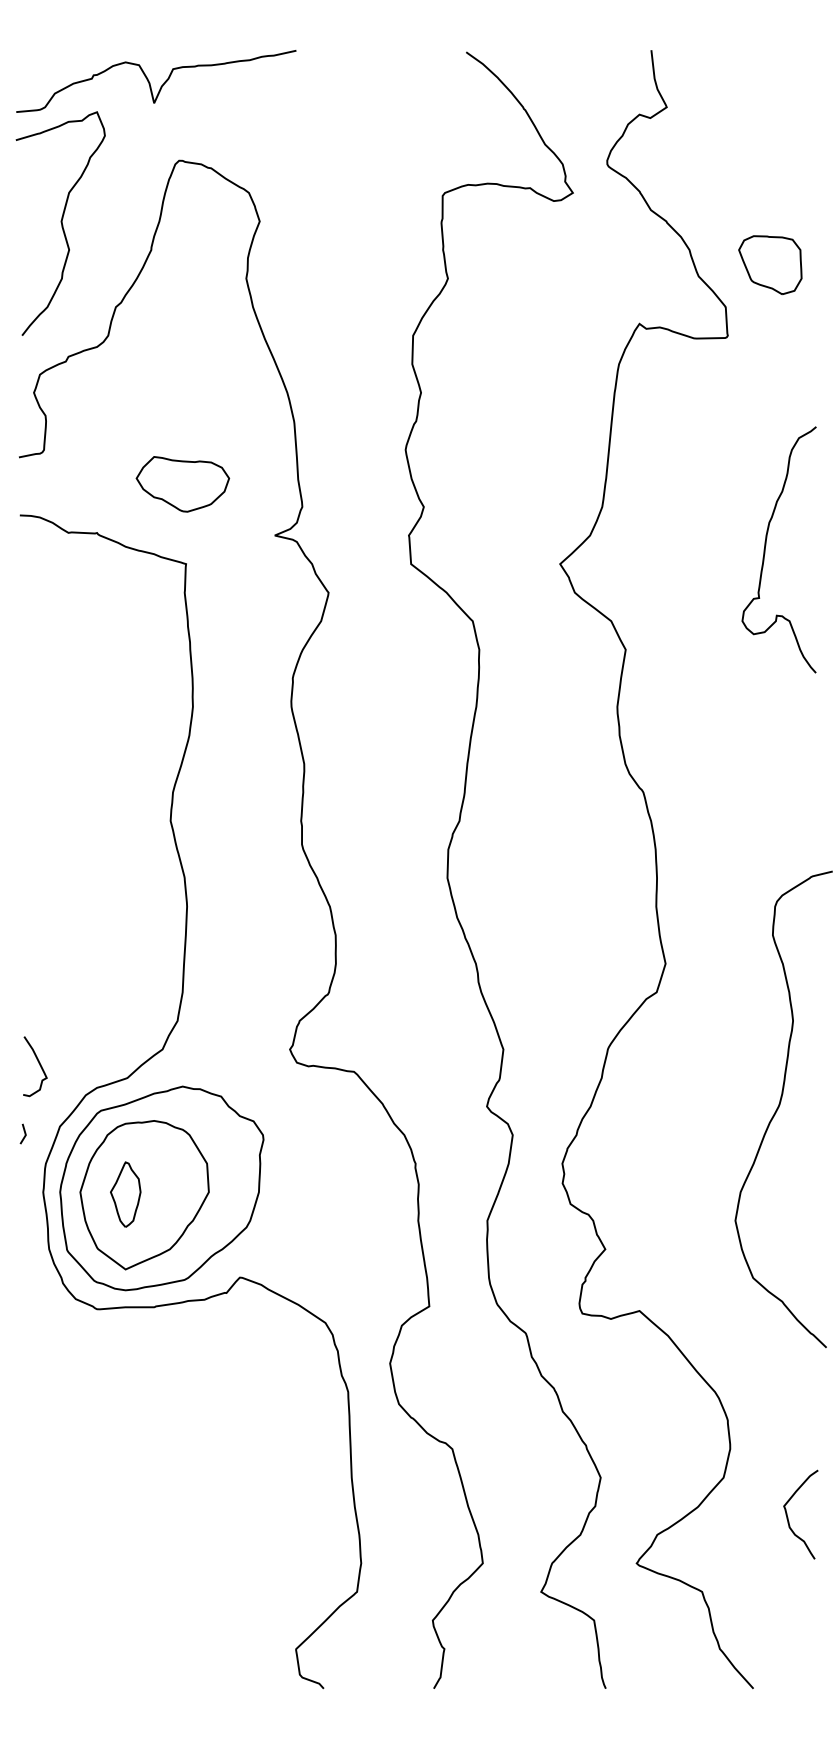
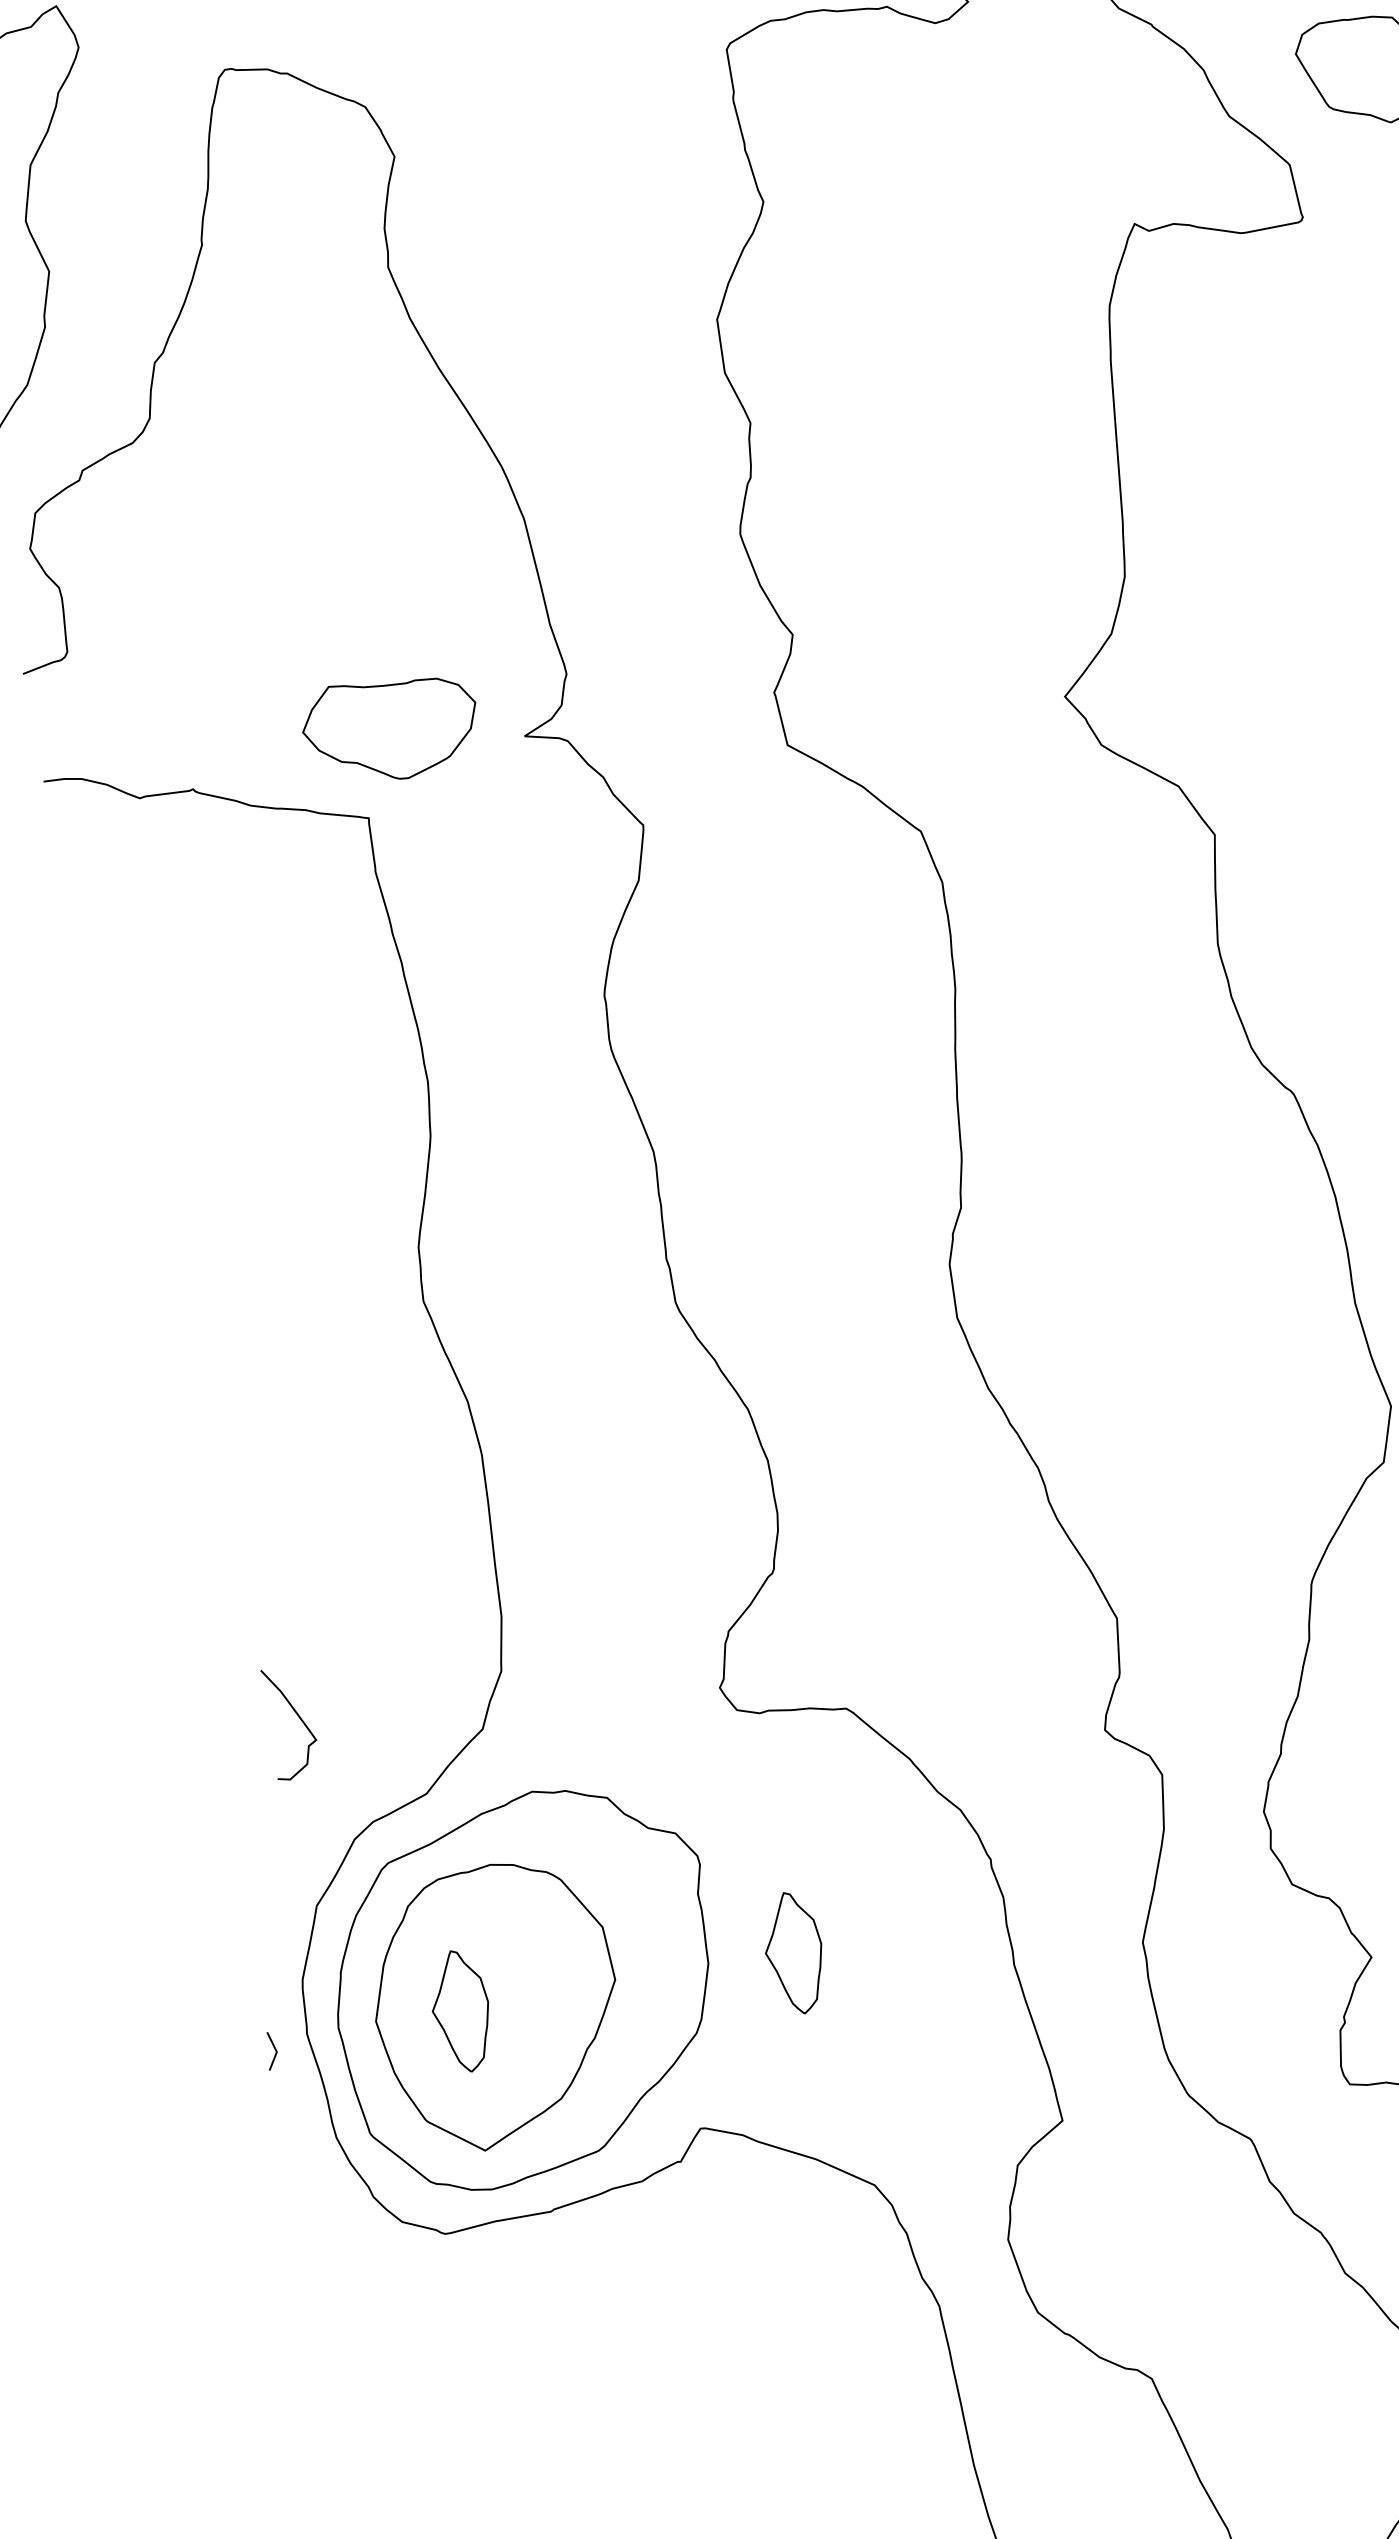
part: (182, 484) -> (390, 728), moved
curve: (39, 1065) -> (298, 1719), moved
line: (24, 1133) -> (273, 2049), moved
part: (304, 1194) -> (793, 1953), added

